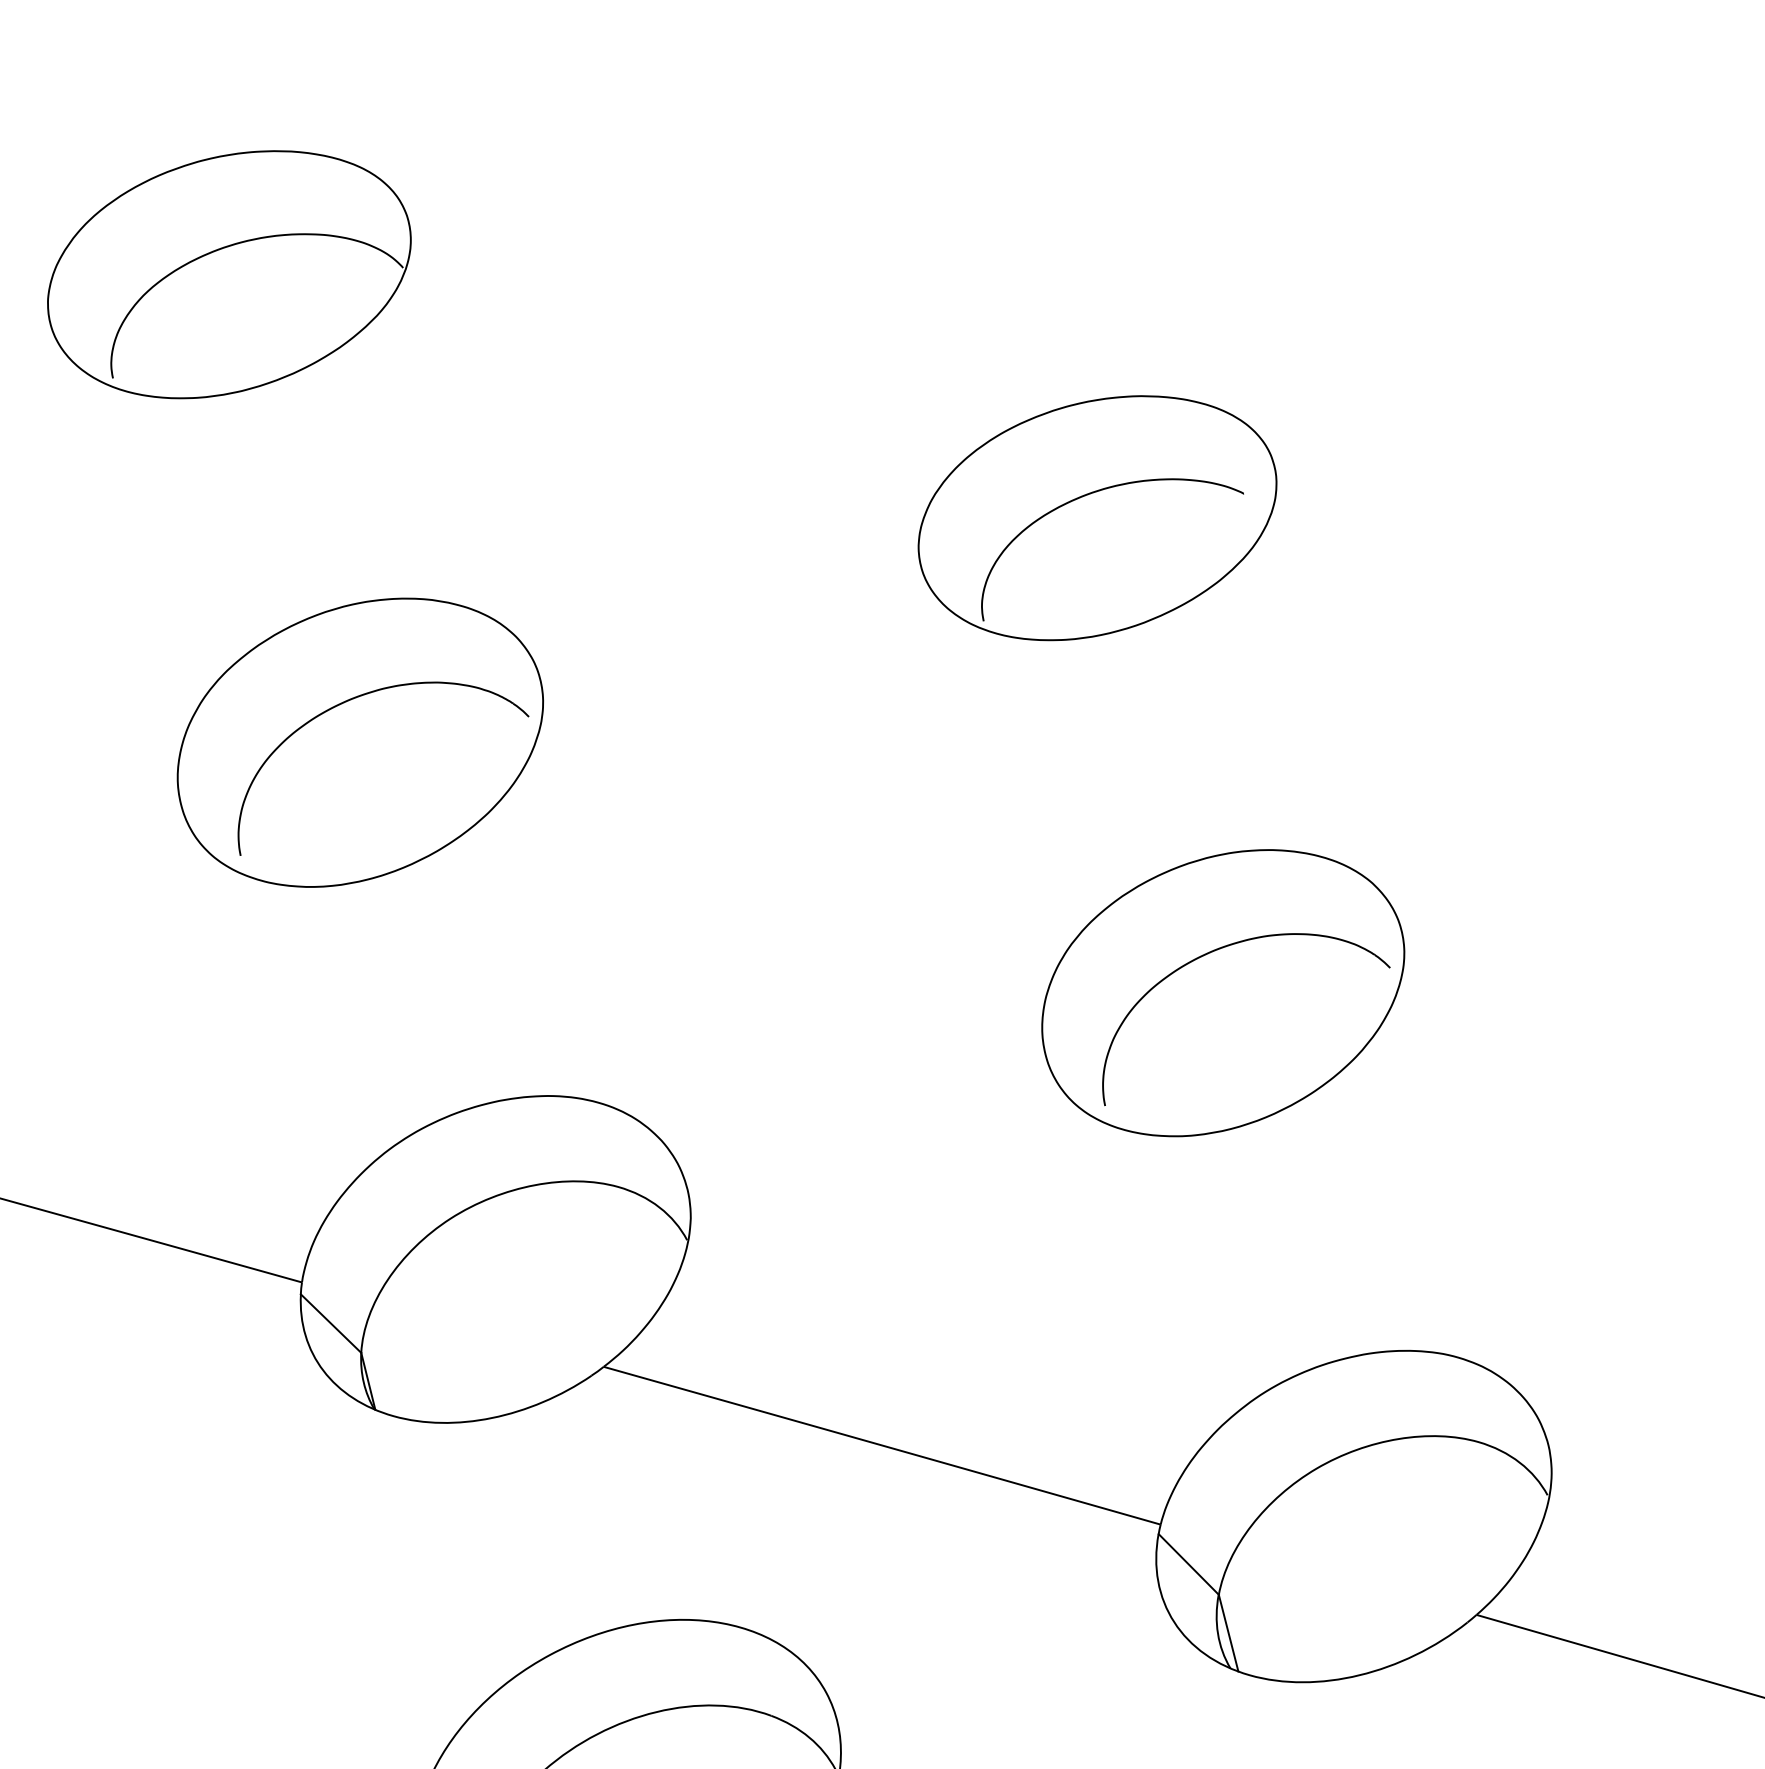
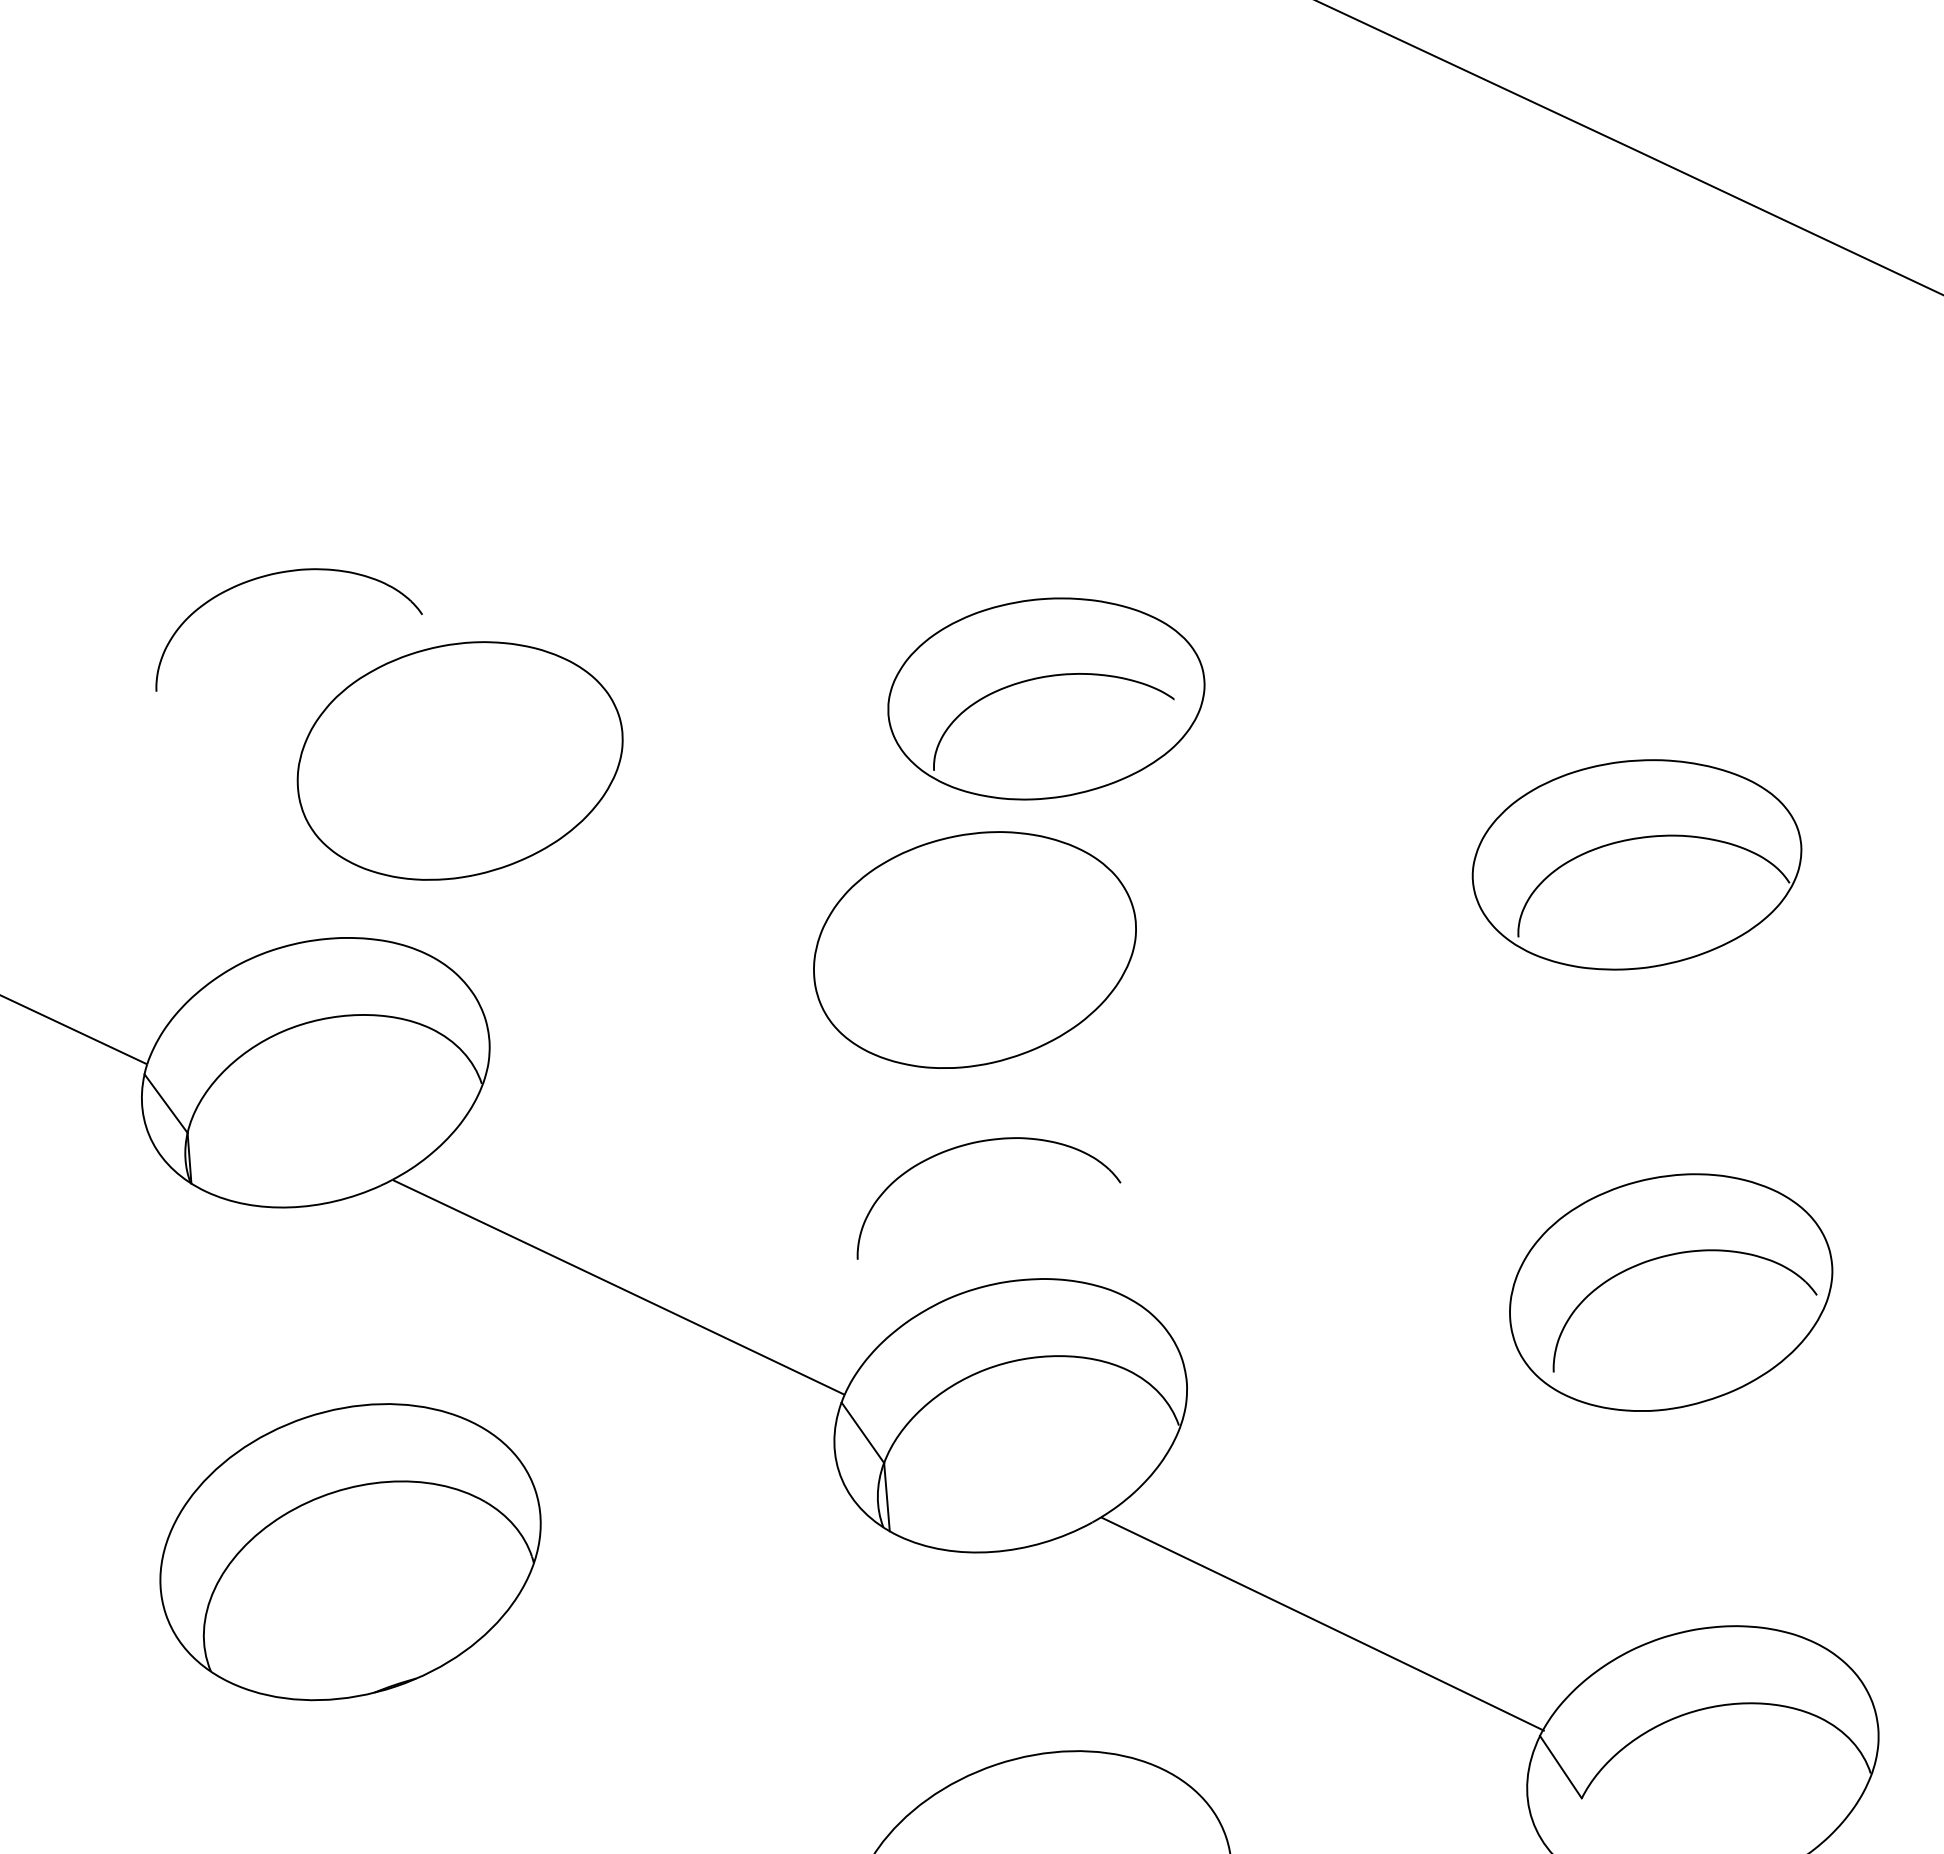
part: (229, 273) -> (230, 193), removed
part: (1097, 517) -> (1046, 698), moved
part: (359, 741) -> (459, 760), moved
part: (1218, 950) -> (976, 1143), moved

